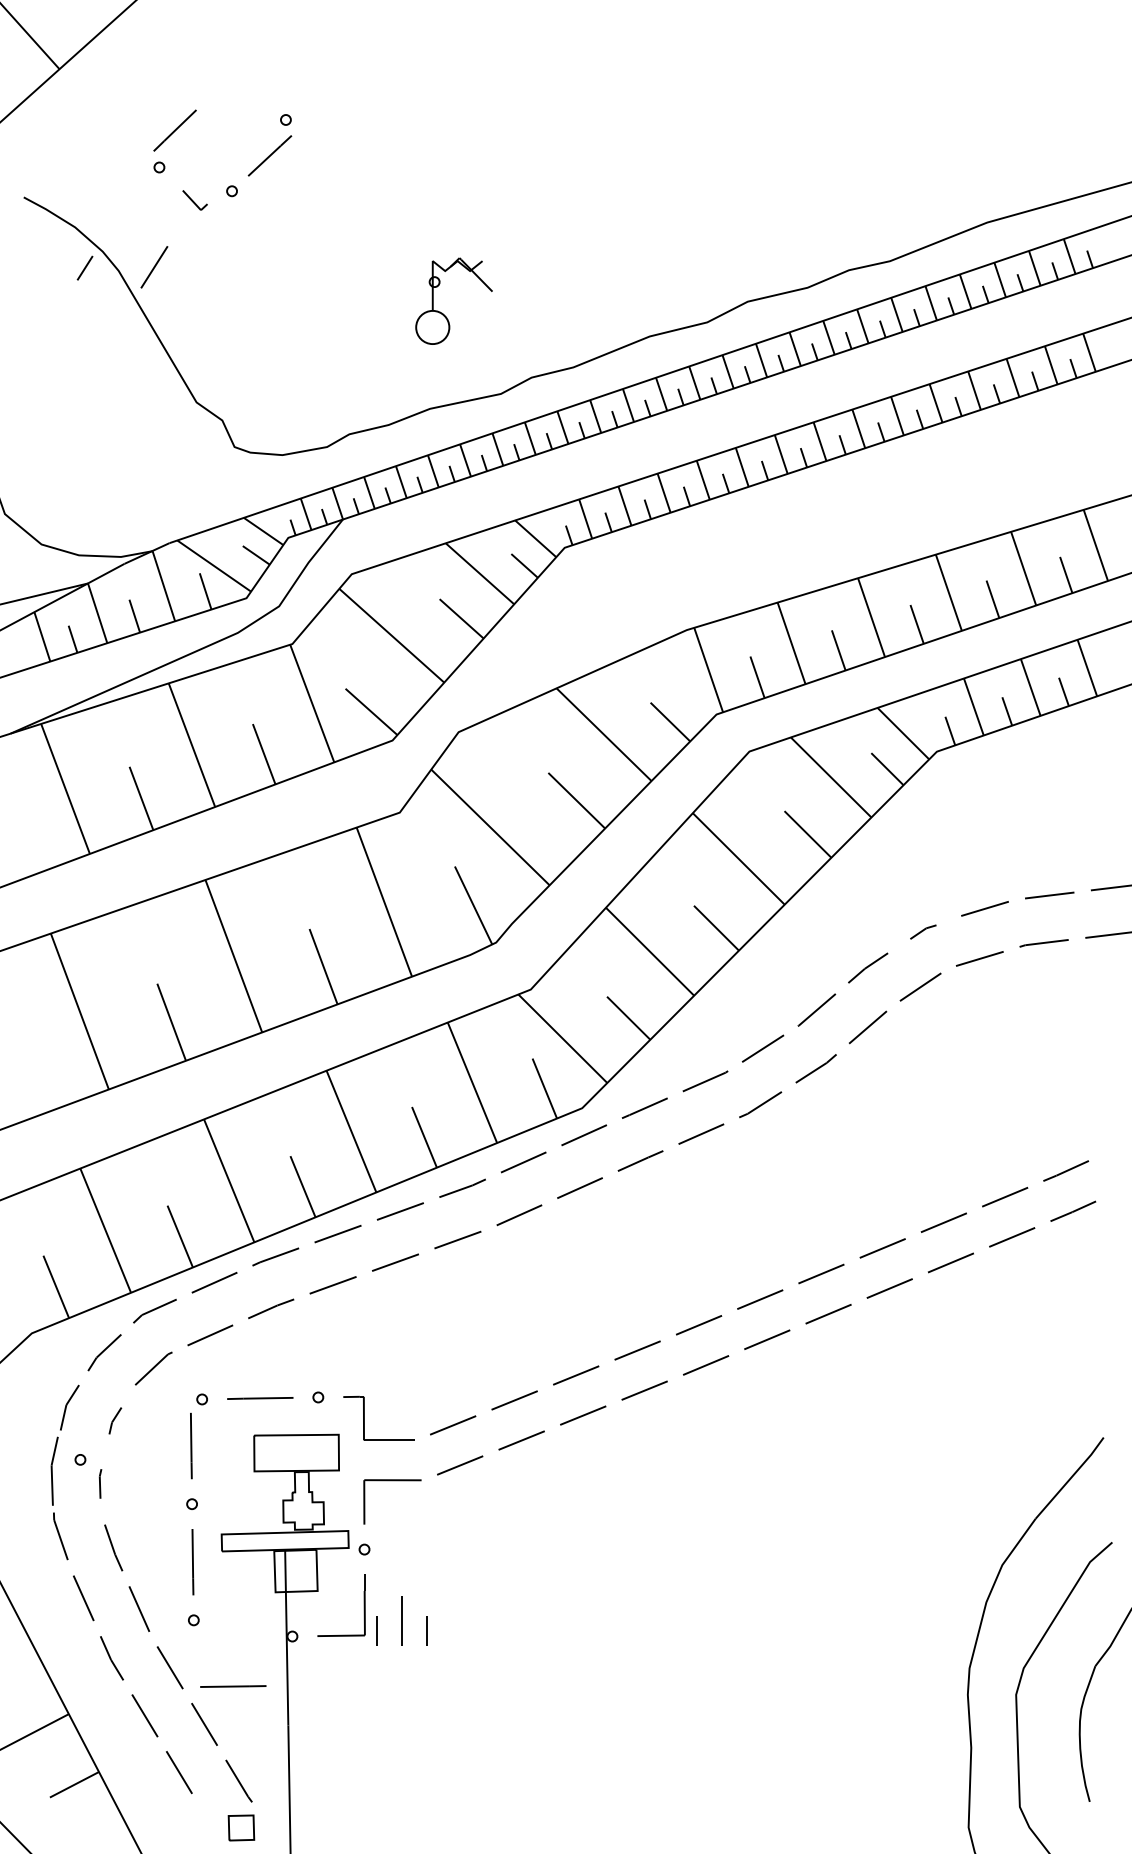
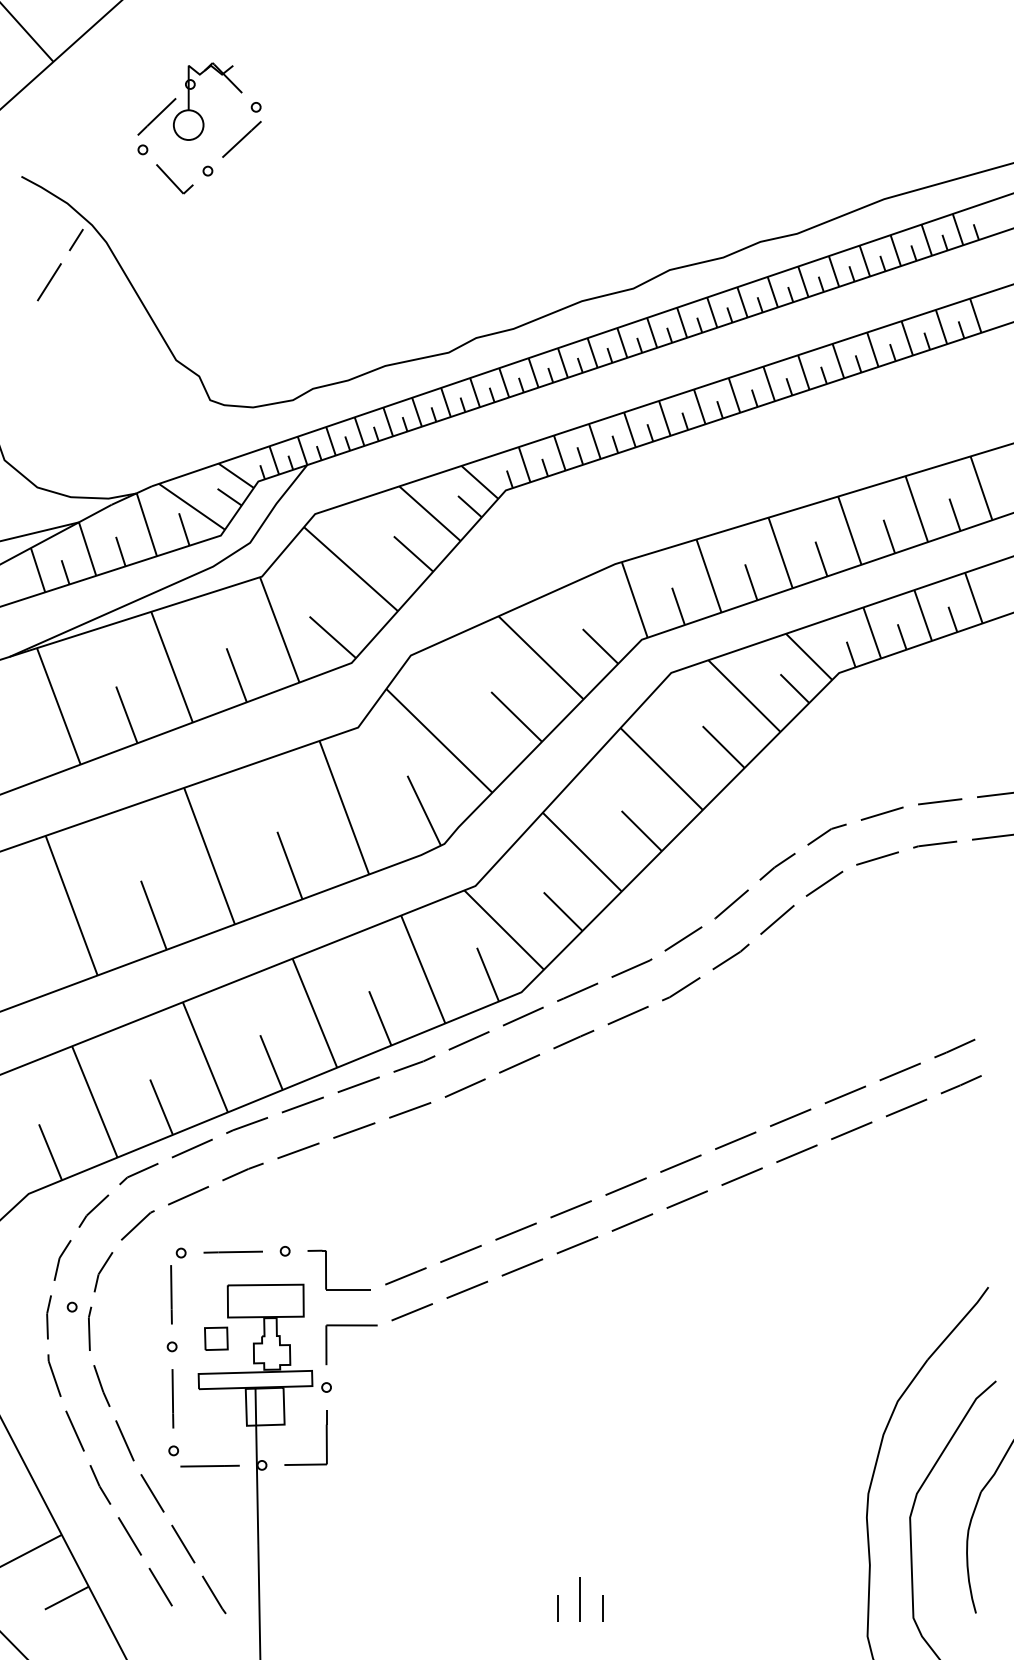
part: (194, 200) -> (174, 179), size x1.67
line: (154, 267) -> (49, 282), moved
part: (443, 313) -> (198, 112), moved
part: (922, 932) -> (826, 834), size x1.67
part: (115, 1421) -> (103, 1272), size x1.67
part: (53, 1471) -> (48, 1317), size x0.71
part: (100, 1483) -> (90, 1328), size x1.67
part: (402, 1621) -> (580, 1599), moved
line: (232, 1685) -> (209, 1465), moved
part: (241, 1827) -> (216, 1338), moved

